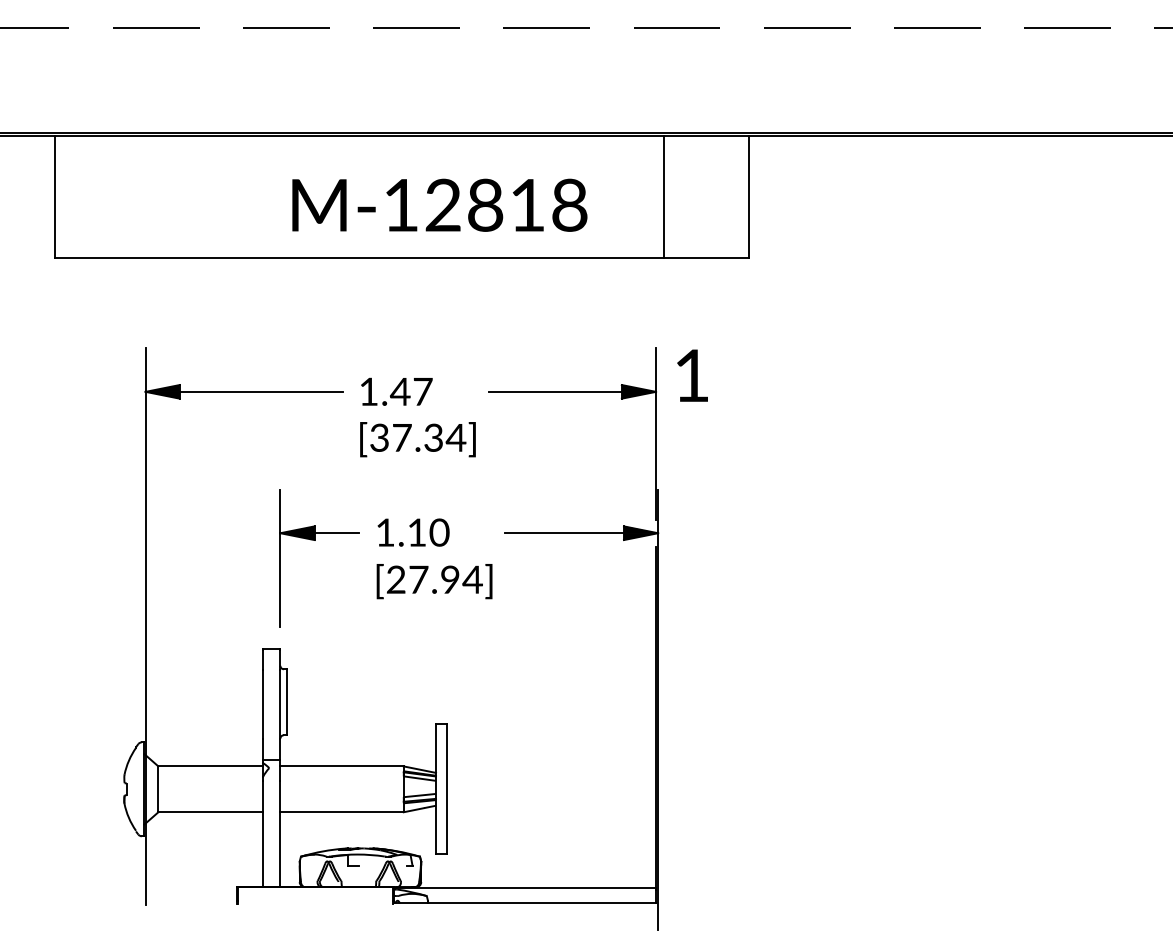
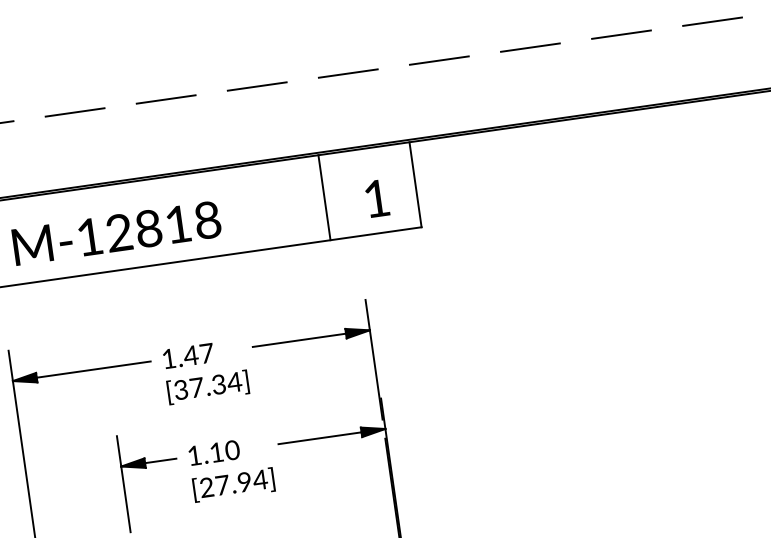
line: (663, 196) -> (324, 197), moved
text: (439, 204) -> (116, 232), moved
text: (692, 375) -> (377, 198), moved

